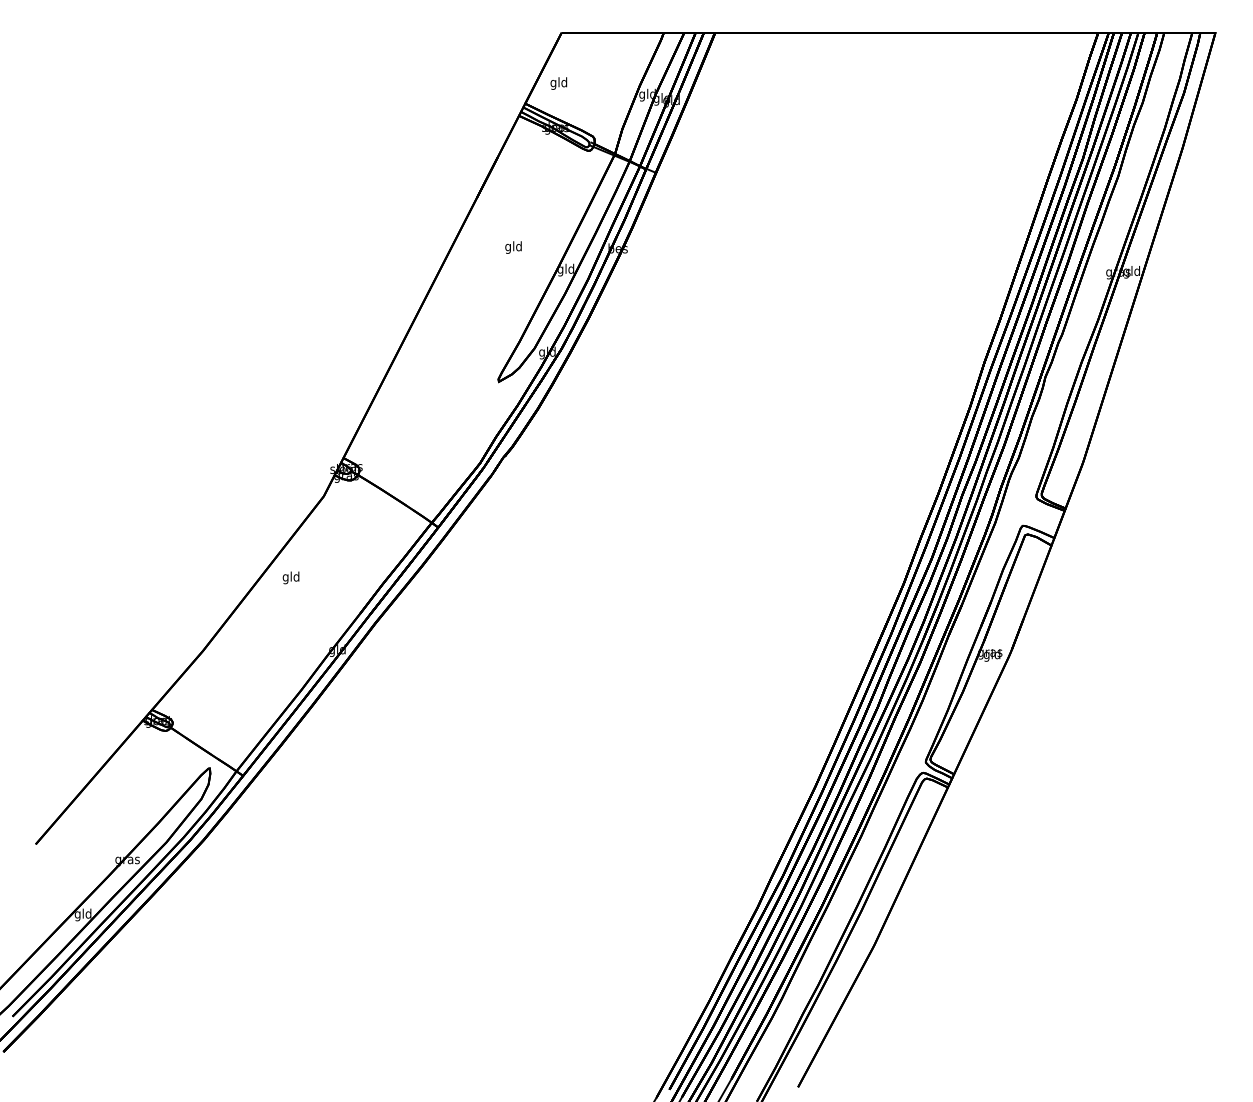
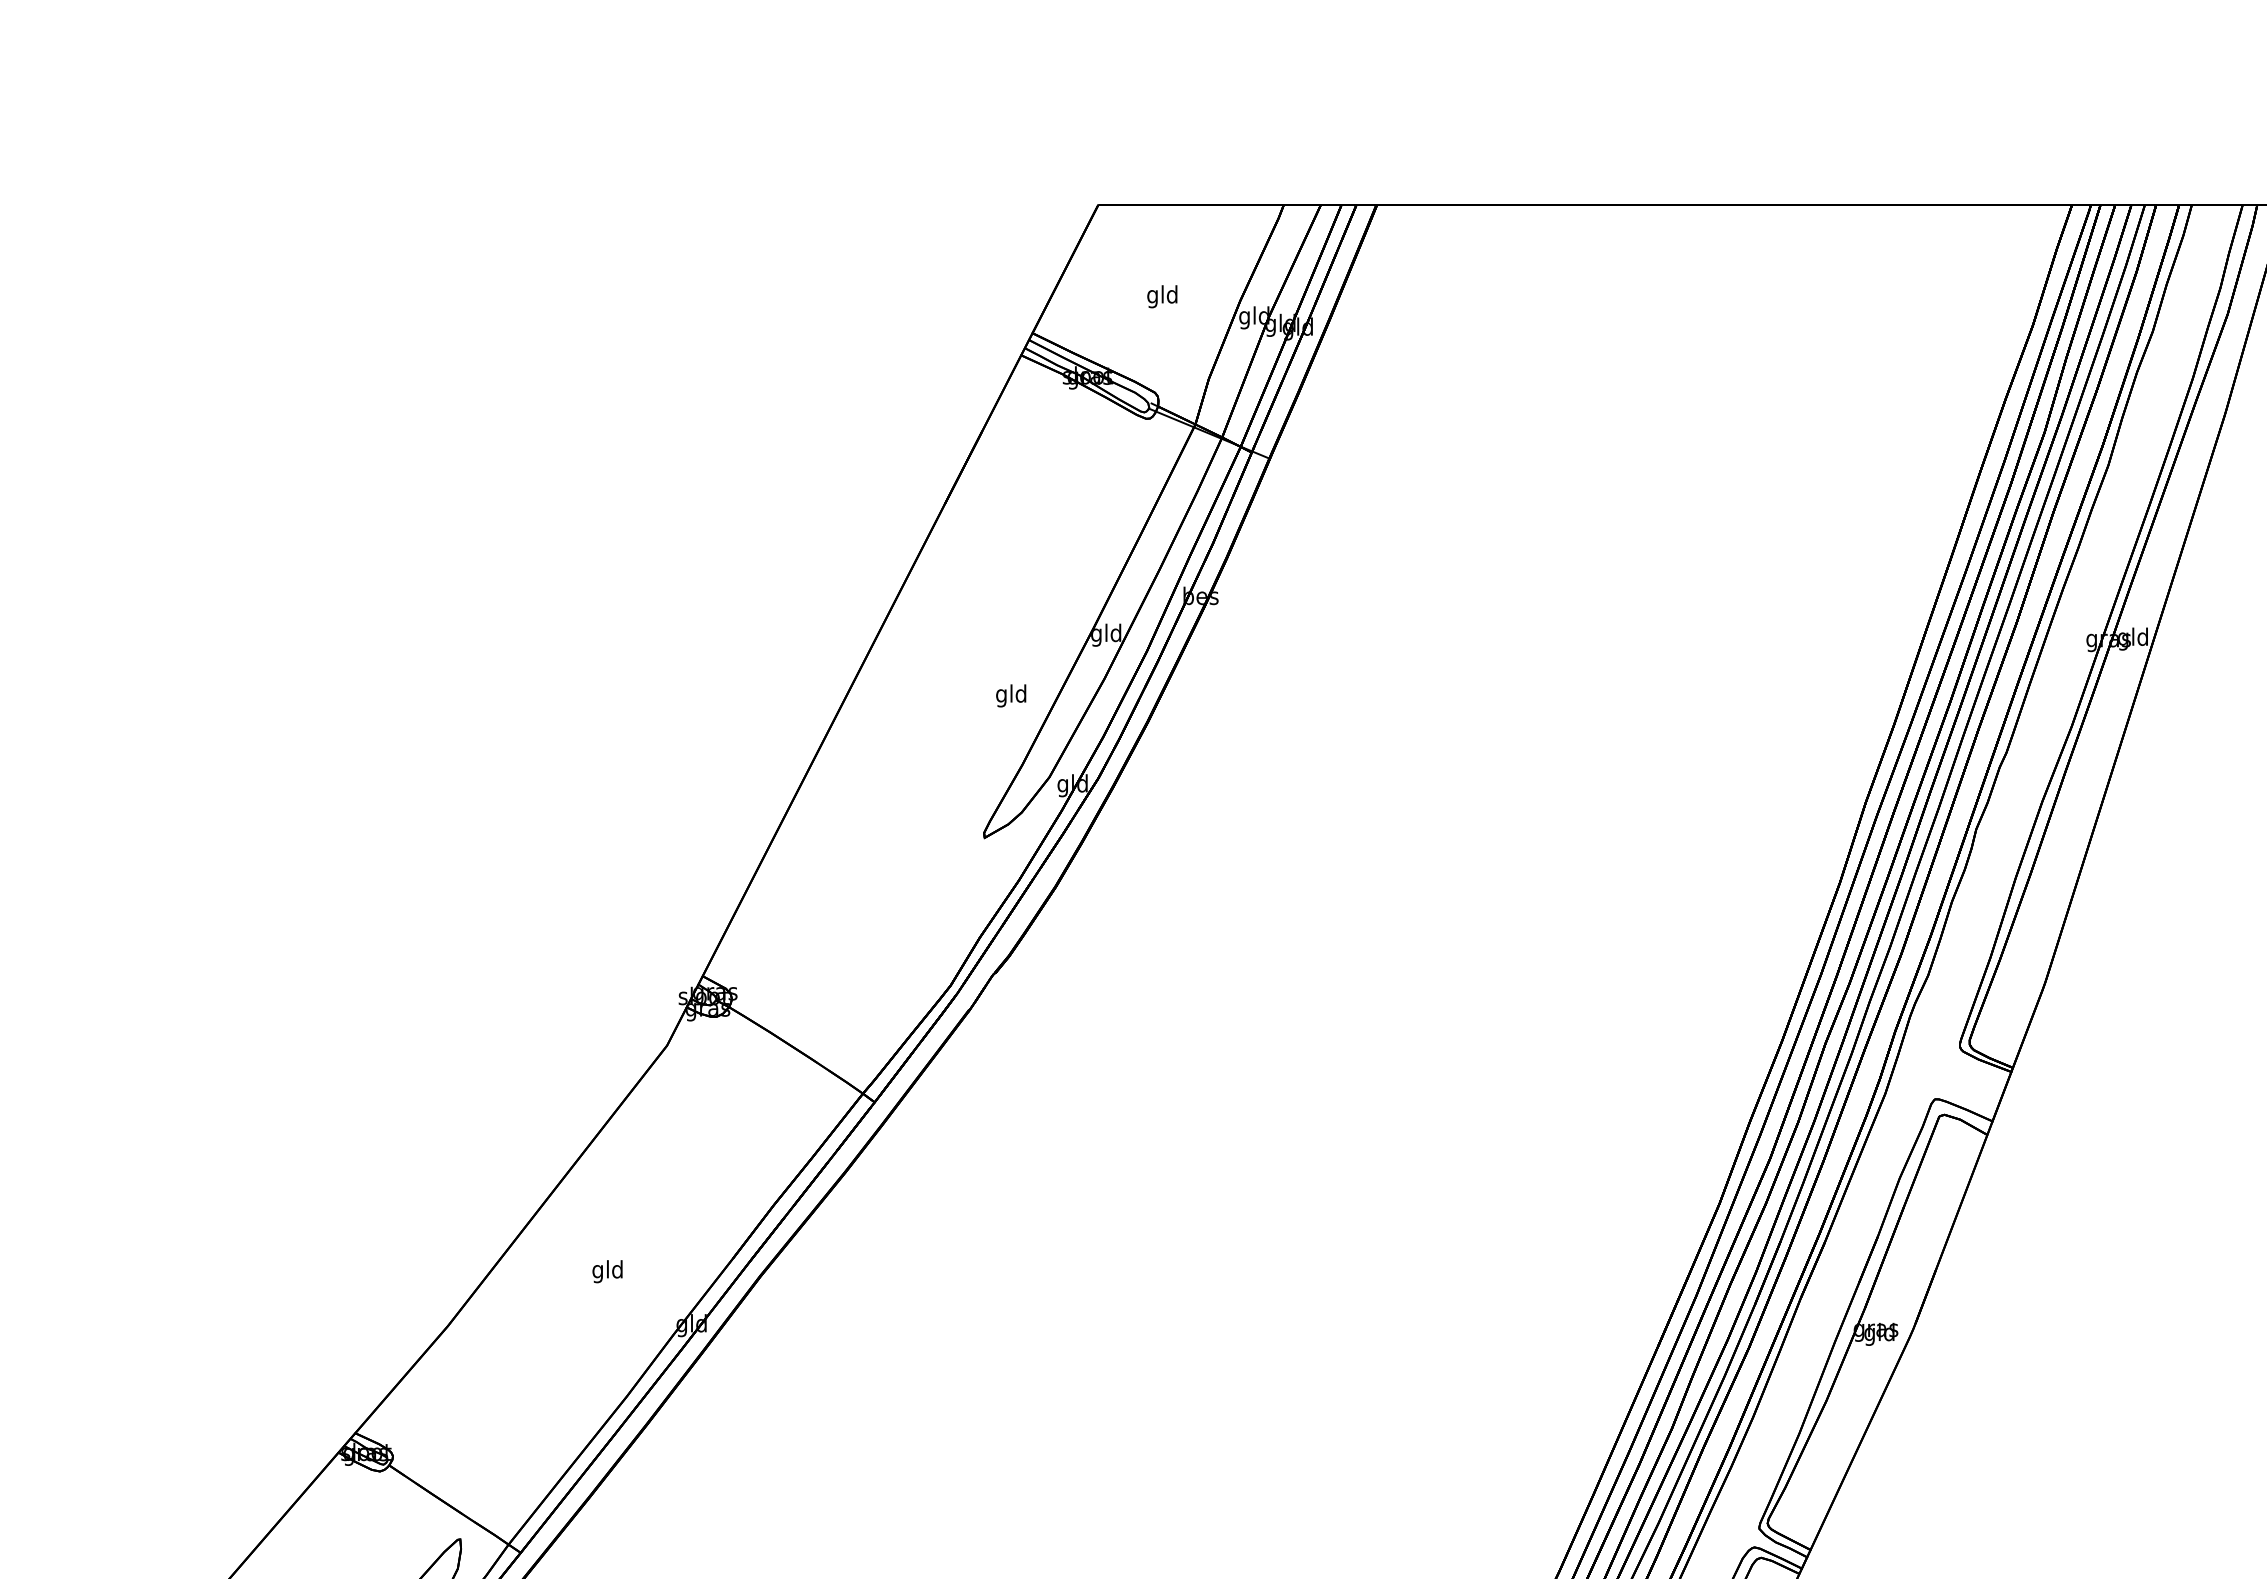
text: (558, 83) -> (1161, 296), moved
text: (513, 247) -> (1011, 695), moved
text: (290, 577) -> (606, 1270), moved

